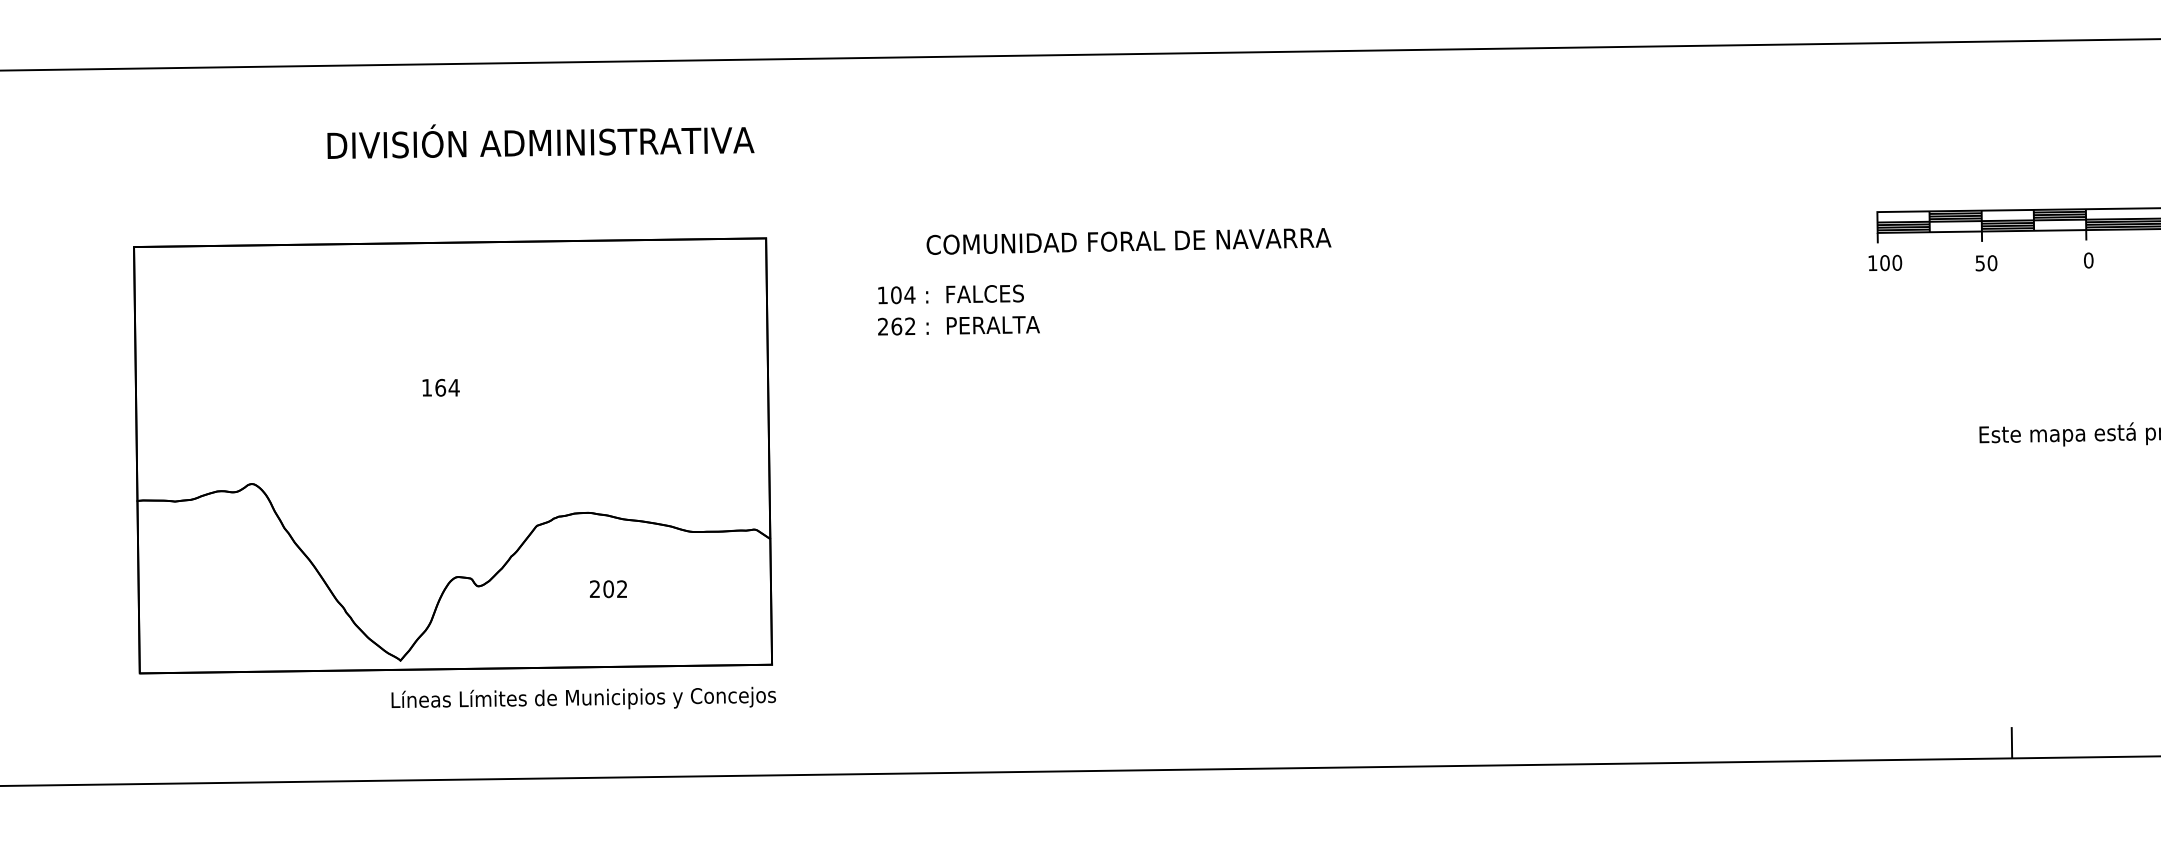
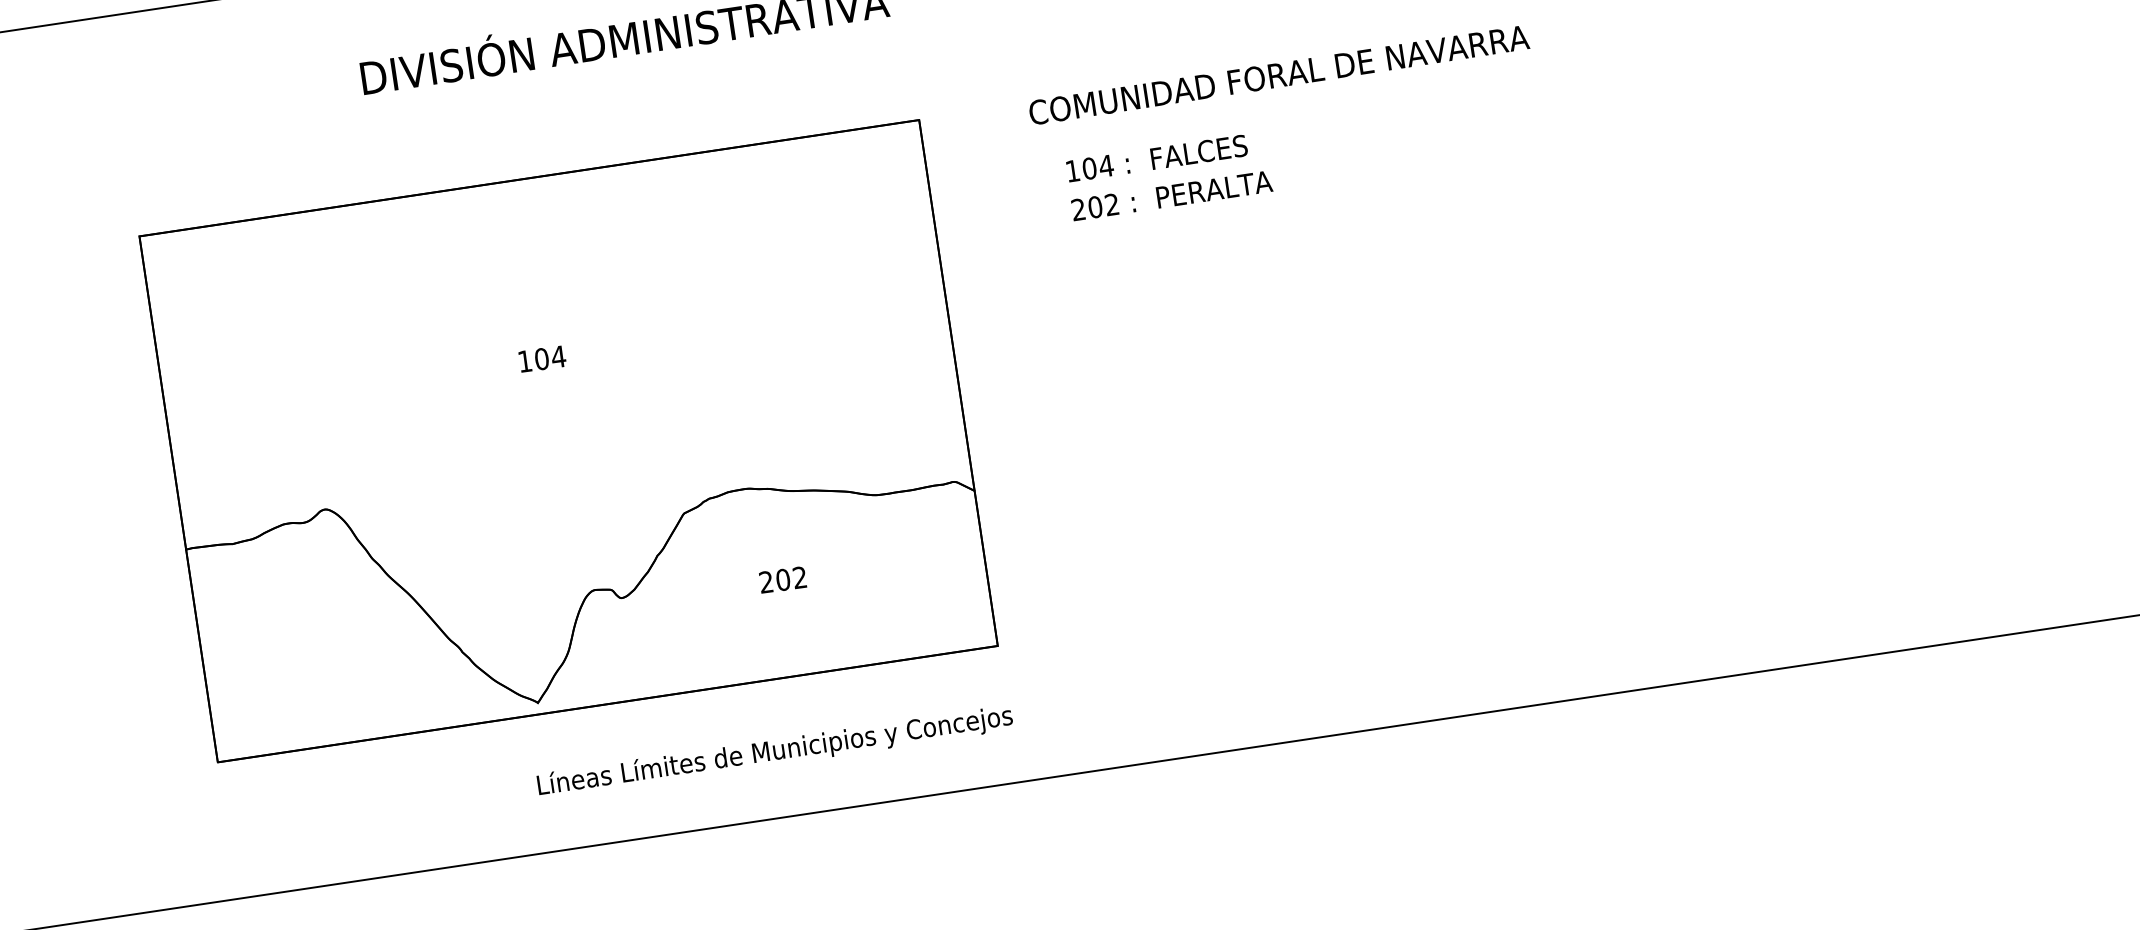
text: (1128, 241) -> (1278, 75), moved
text: (896, 326) -> (1095, 207), 262 -> 202
text: (440, 387) -> (541, 358), 164 -> 104
text: (583, 697) -> (774, 750), moved

